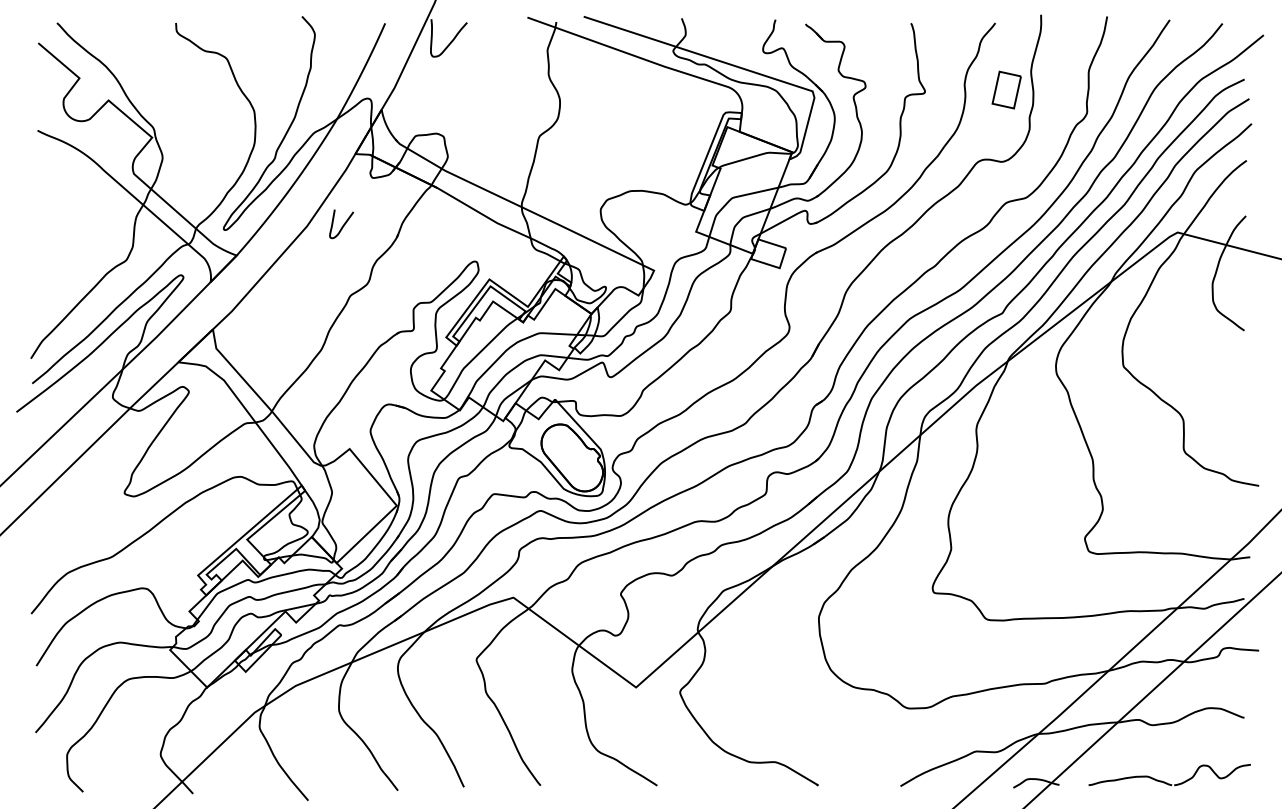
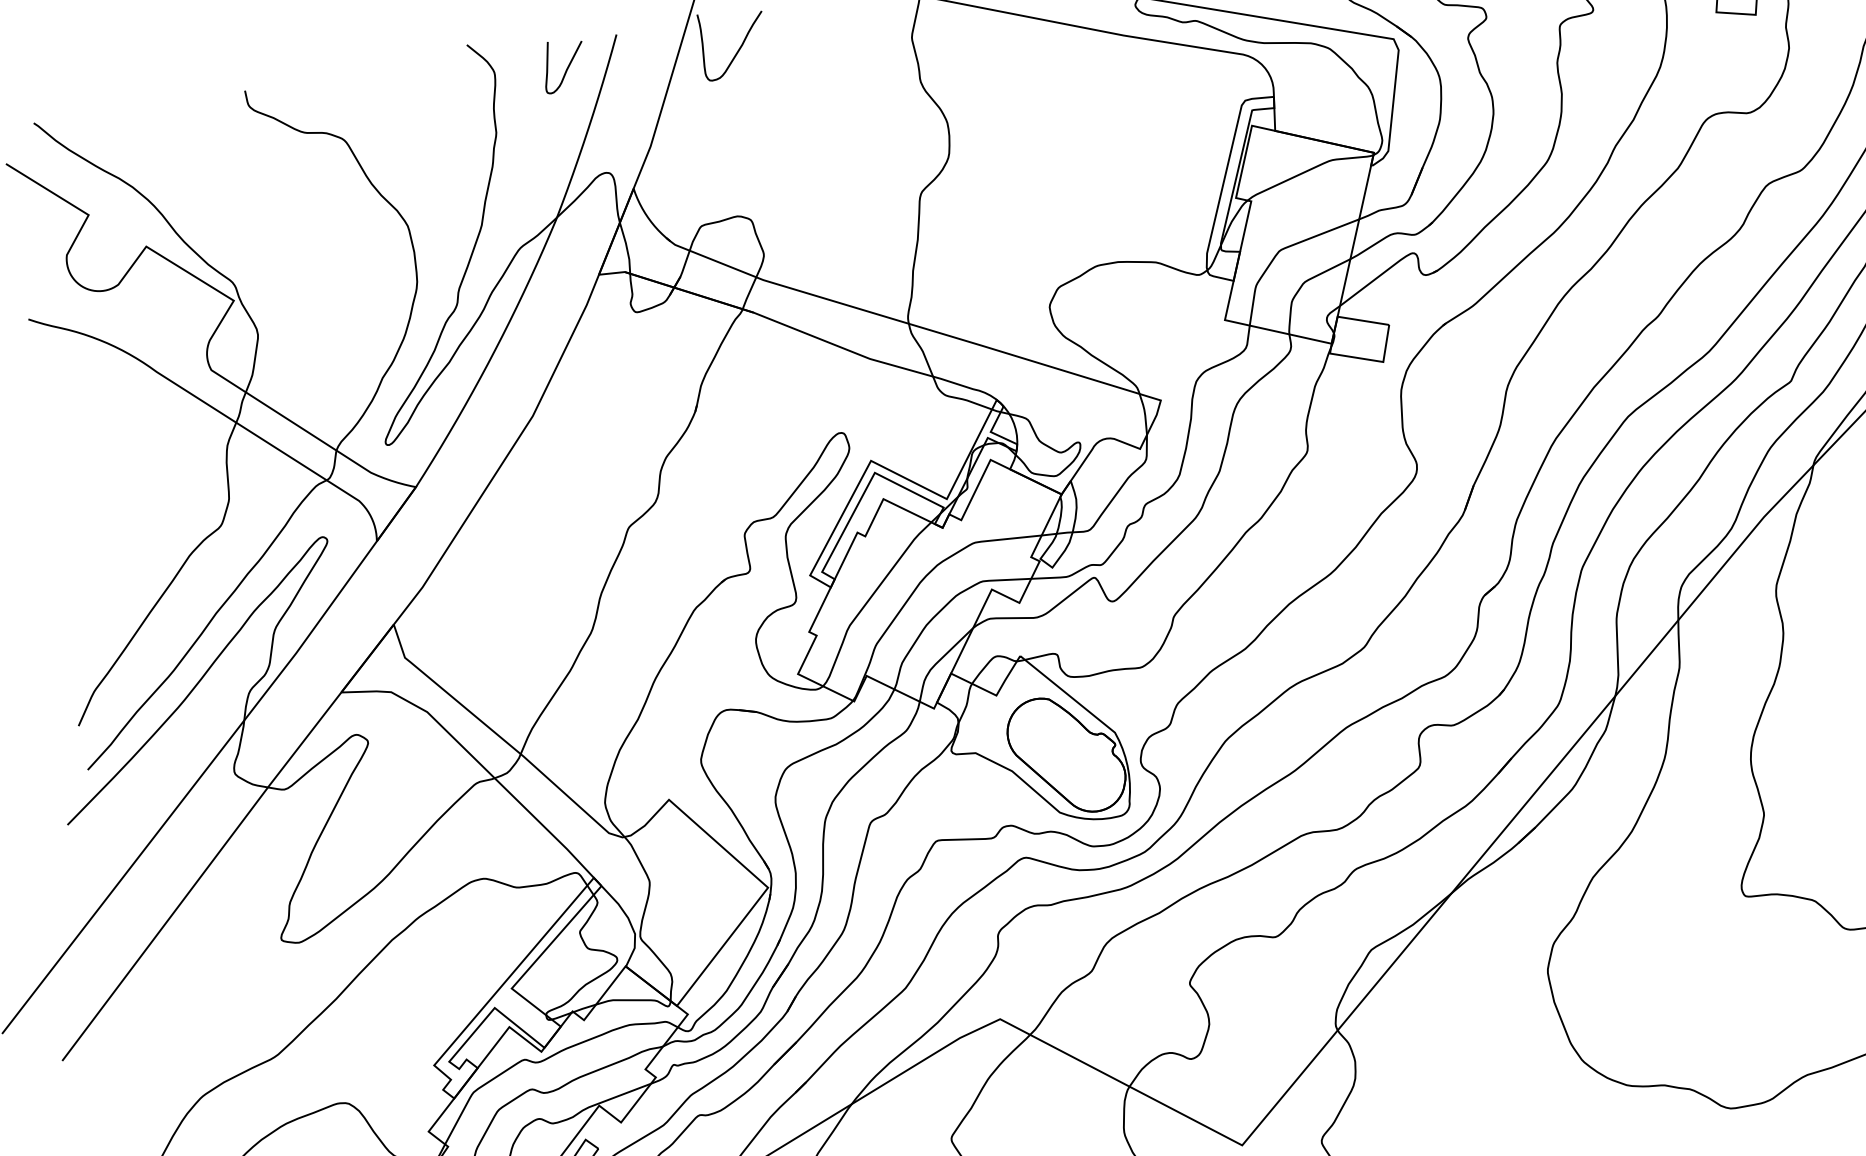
curve: (342, 225) -> (565, 68), moved

